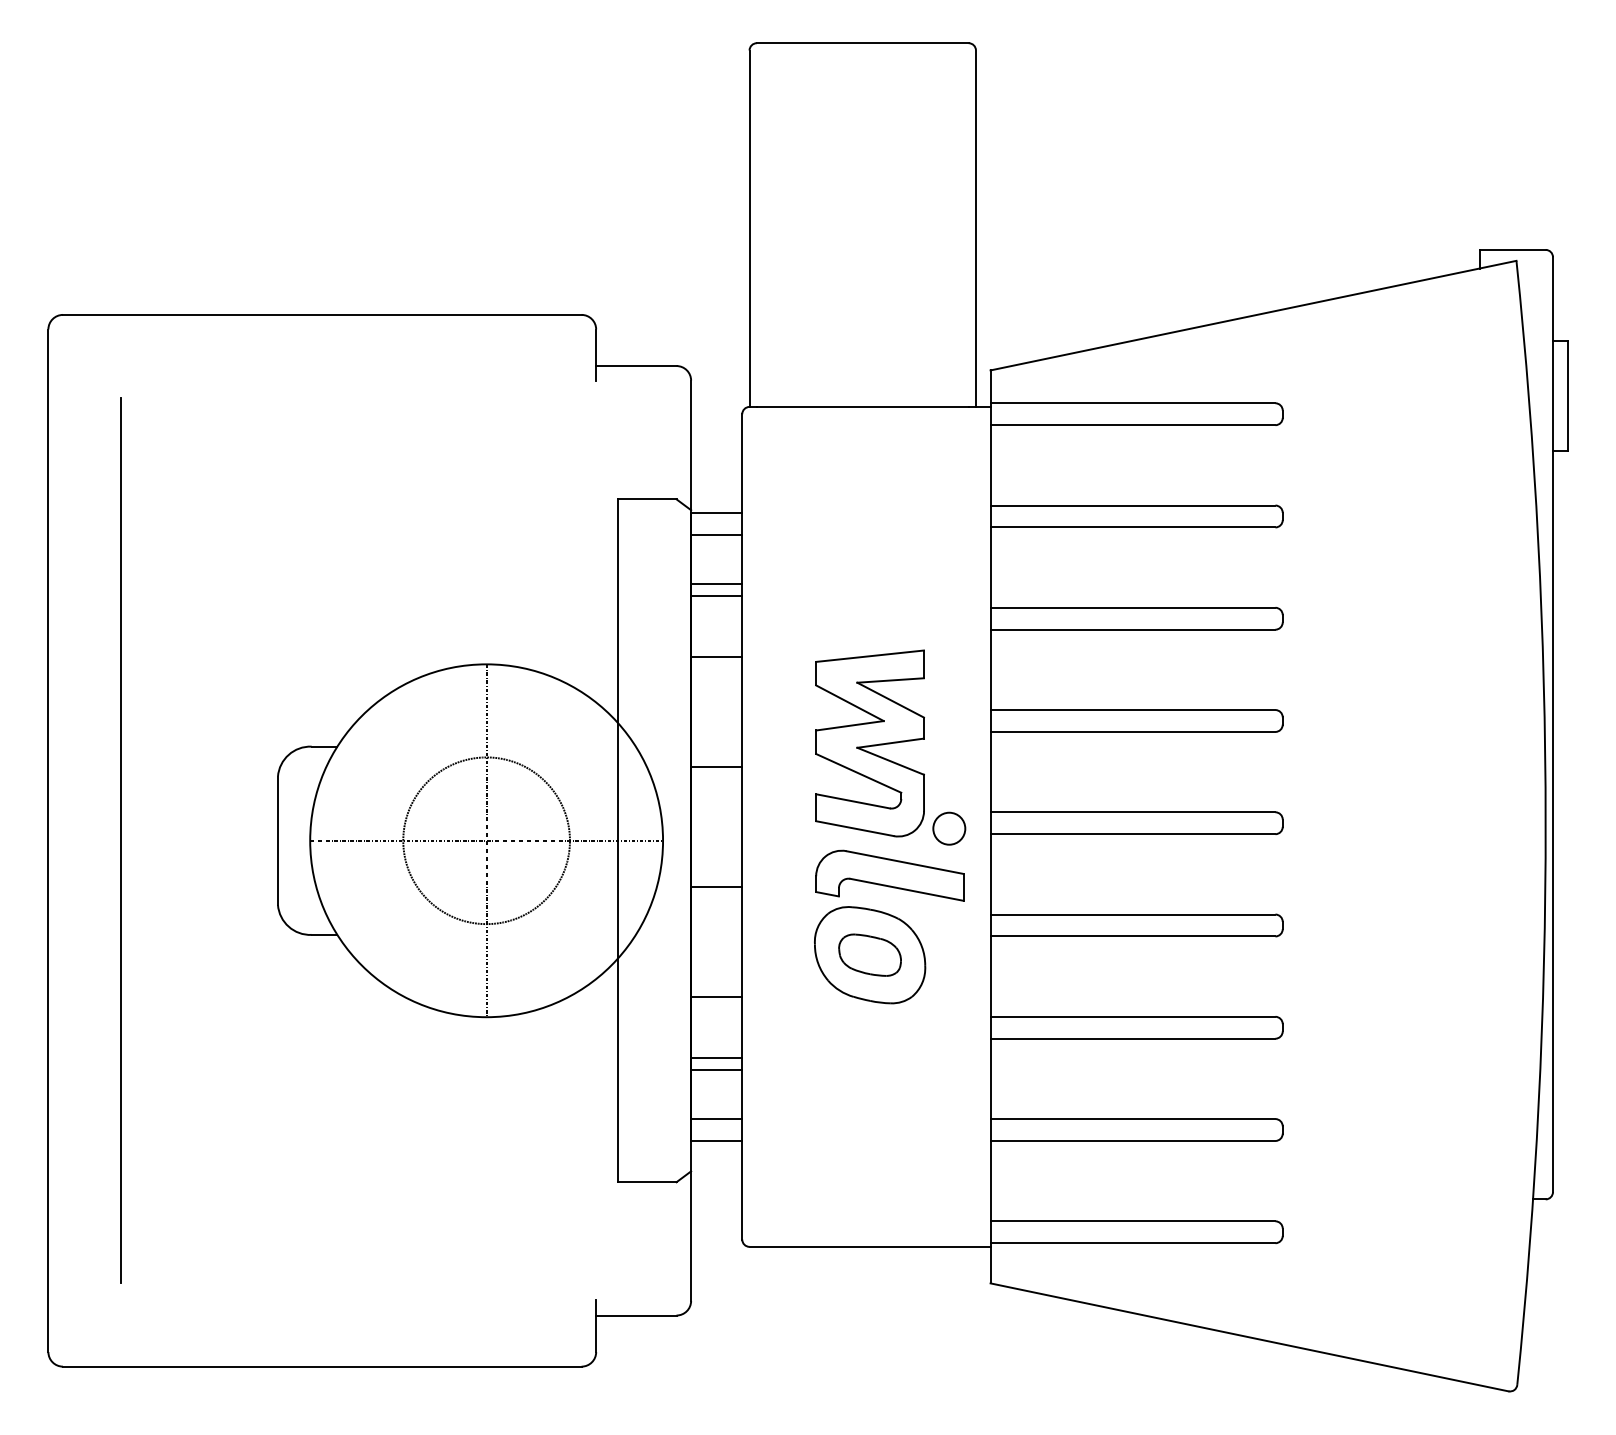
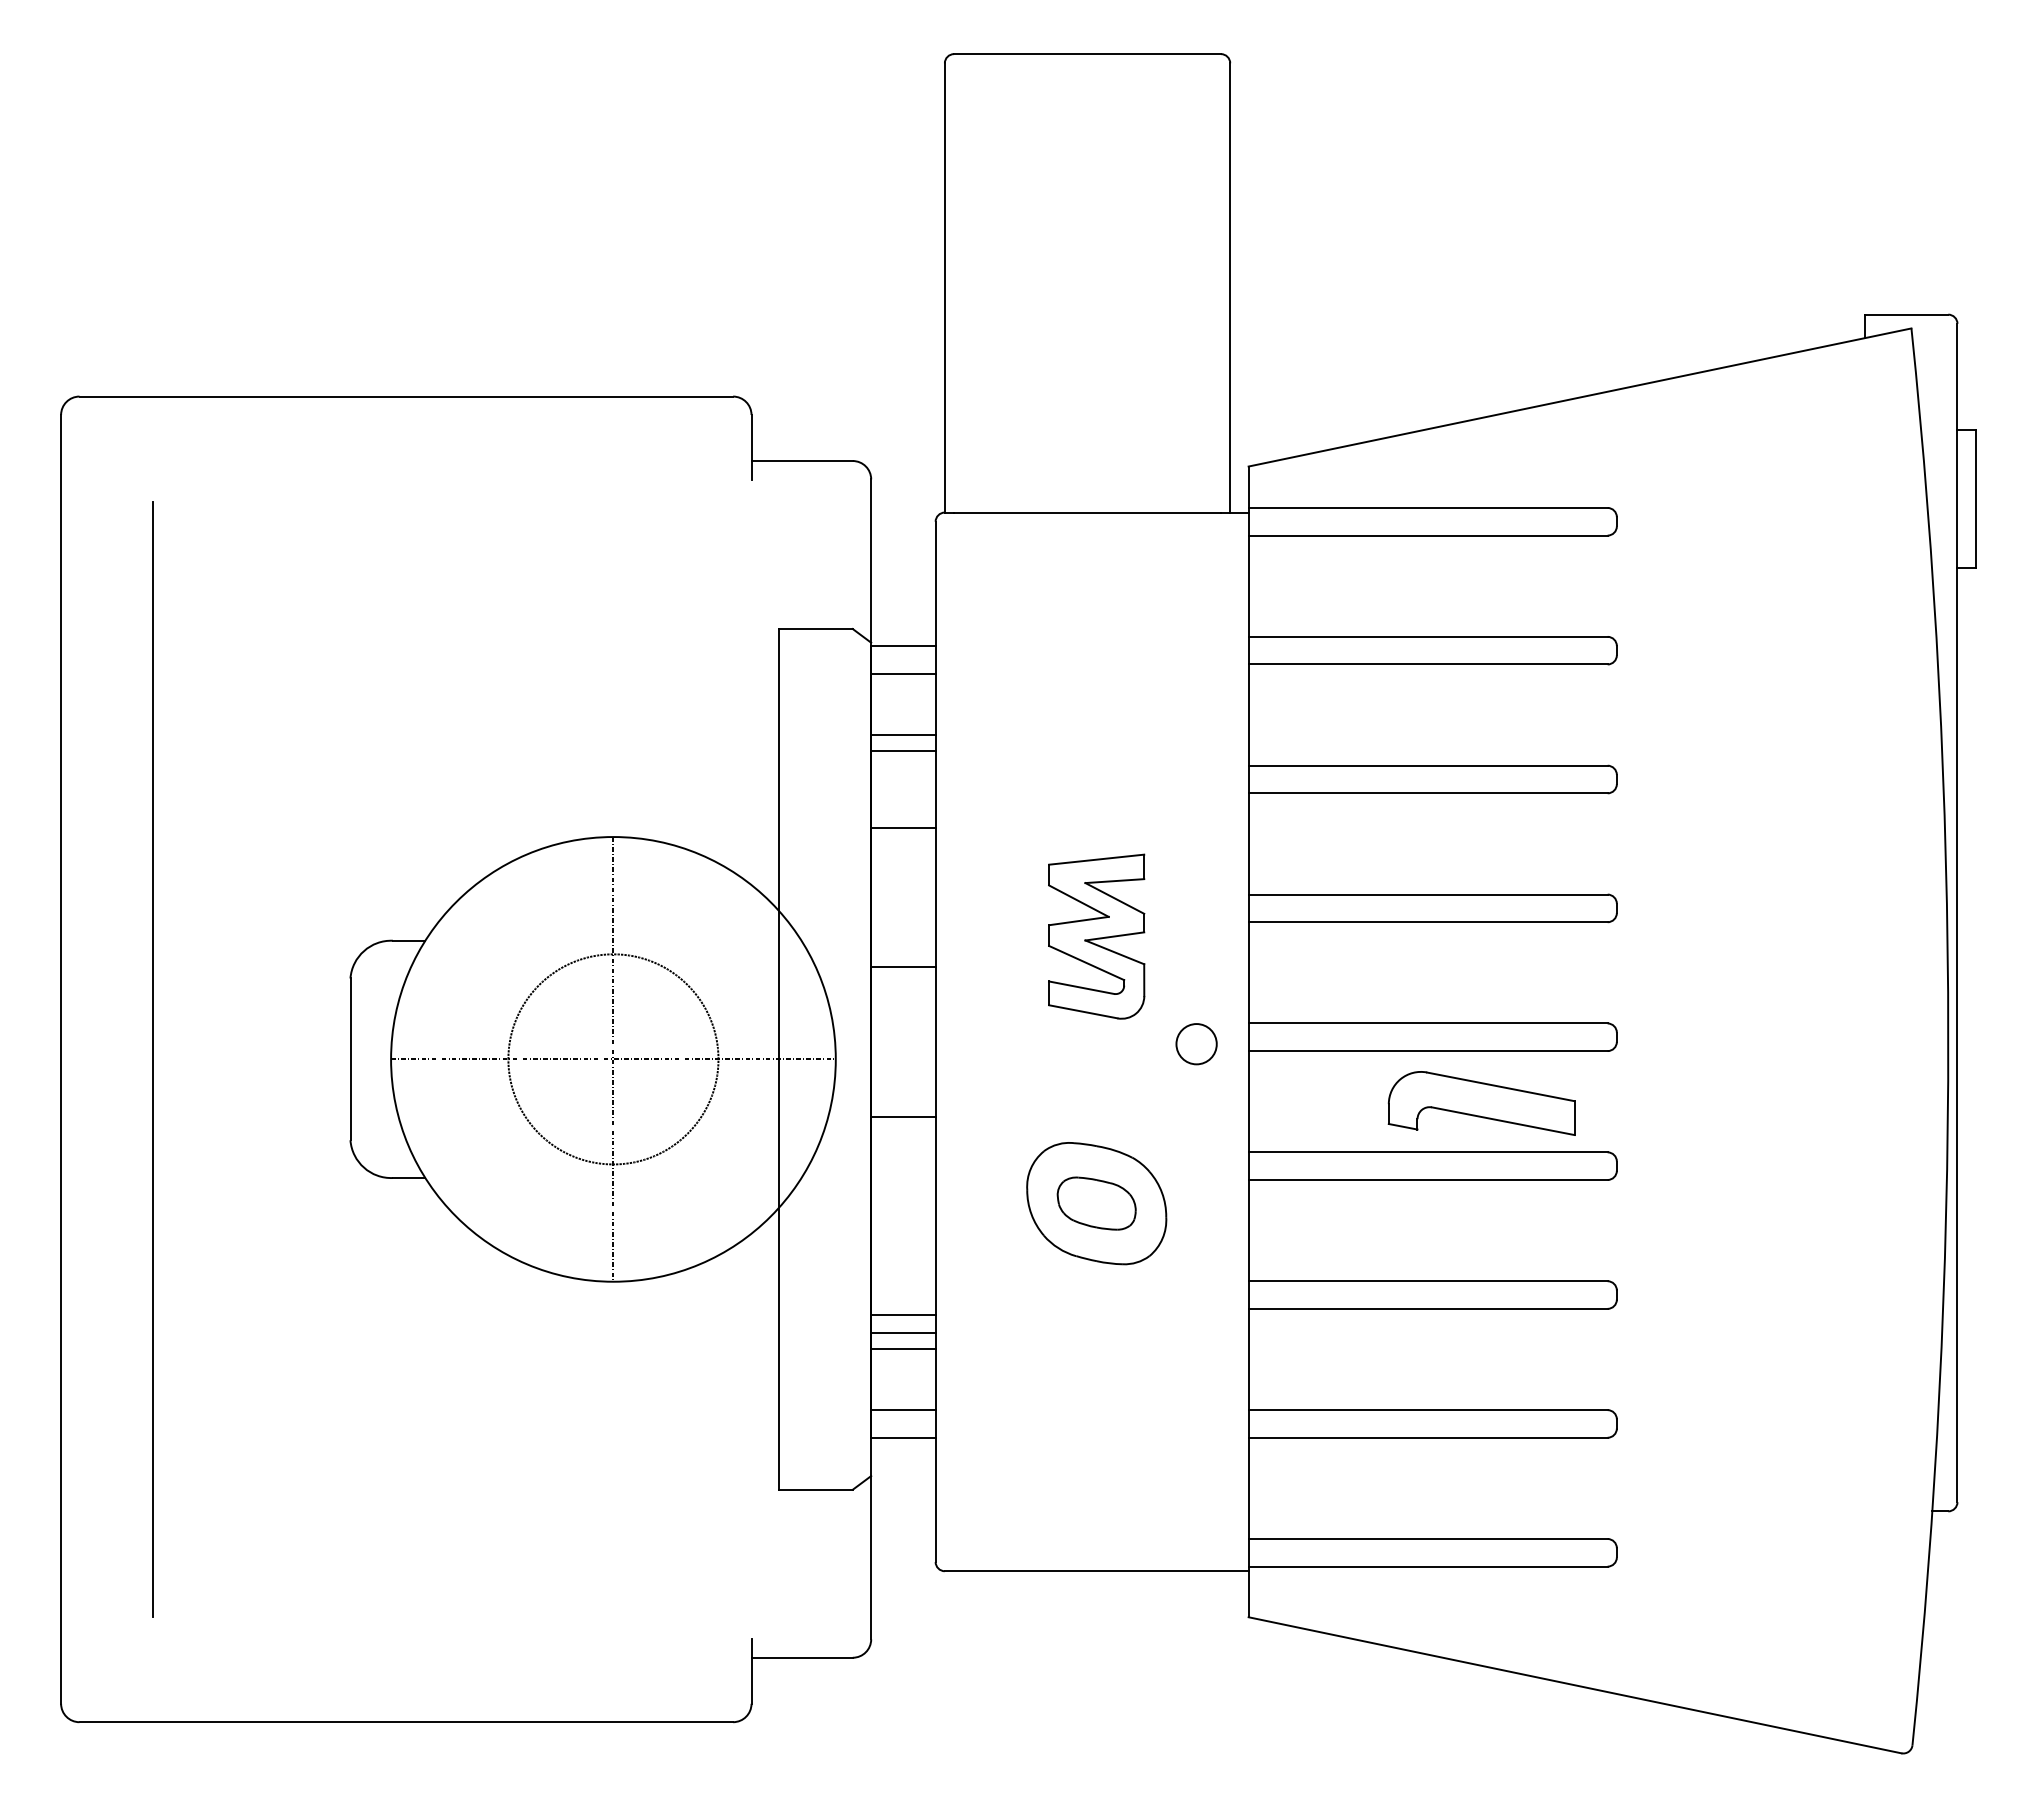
part: (869, 743) -> (1096, 936), size x0.7
part: (889, 875) -> (1481, 1103), moved
line: (716, 996) -> (903, 1314), moved

